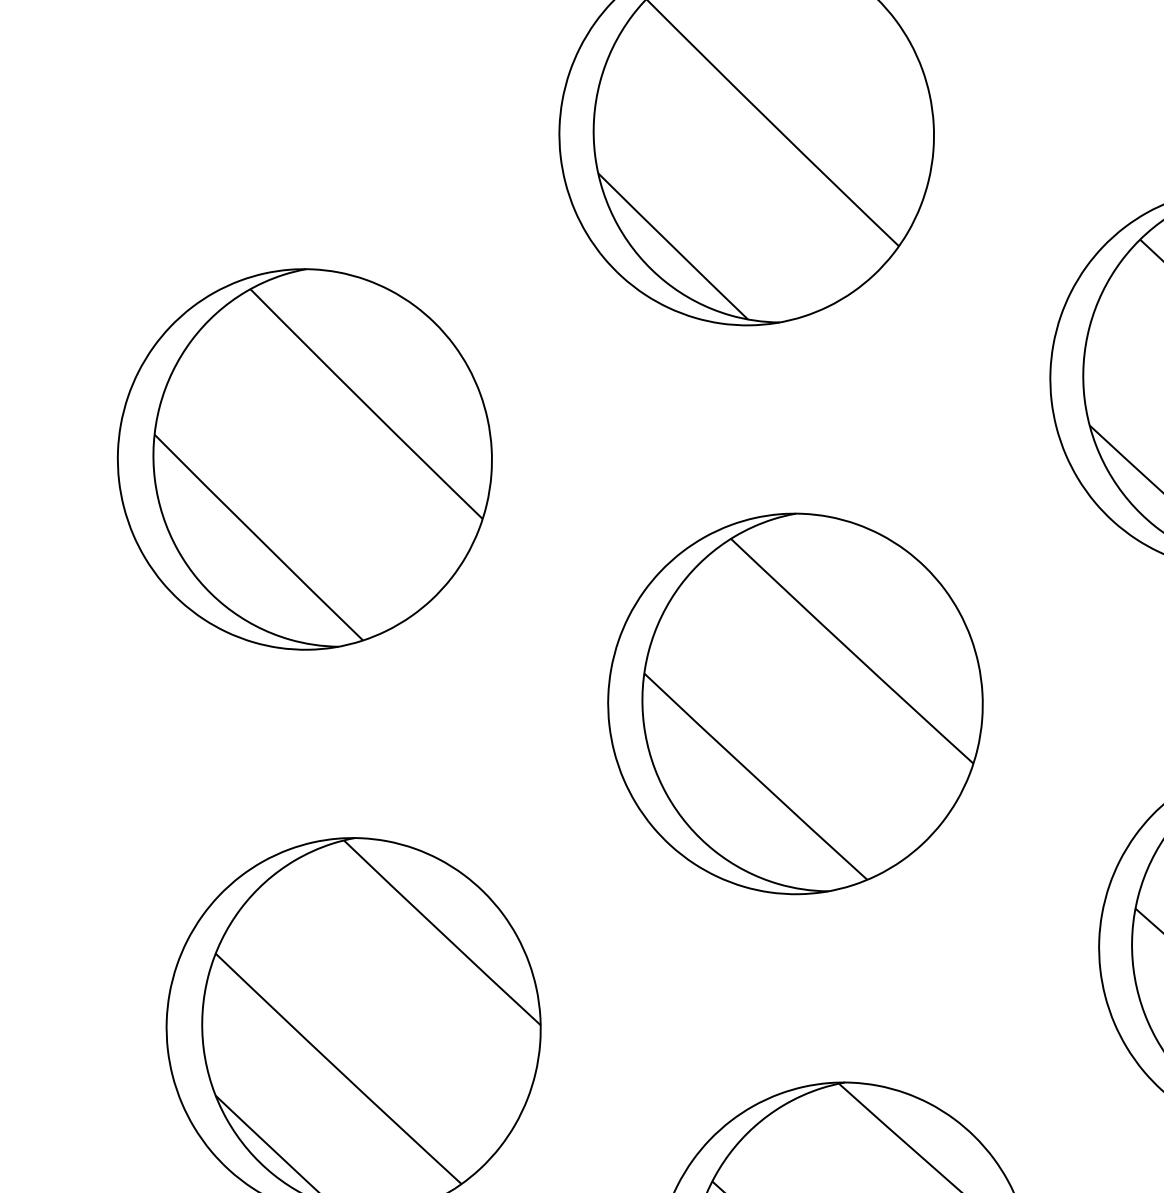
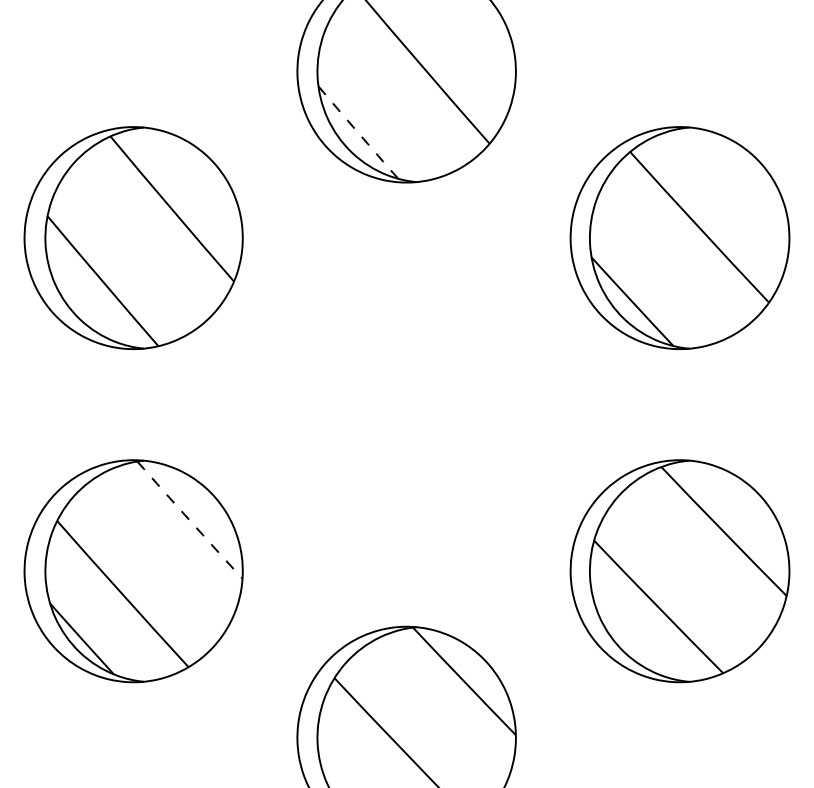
arc: (673, 246) -> (358, 132), solid -> dashed
part: (795, 703) -> (406, 404), removed
arc: (441, 933) -> (189, 520), solid -> dashed

